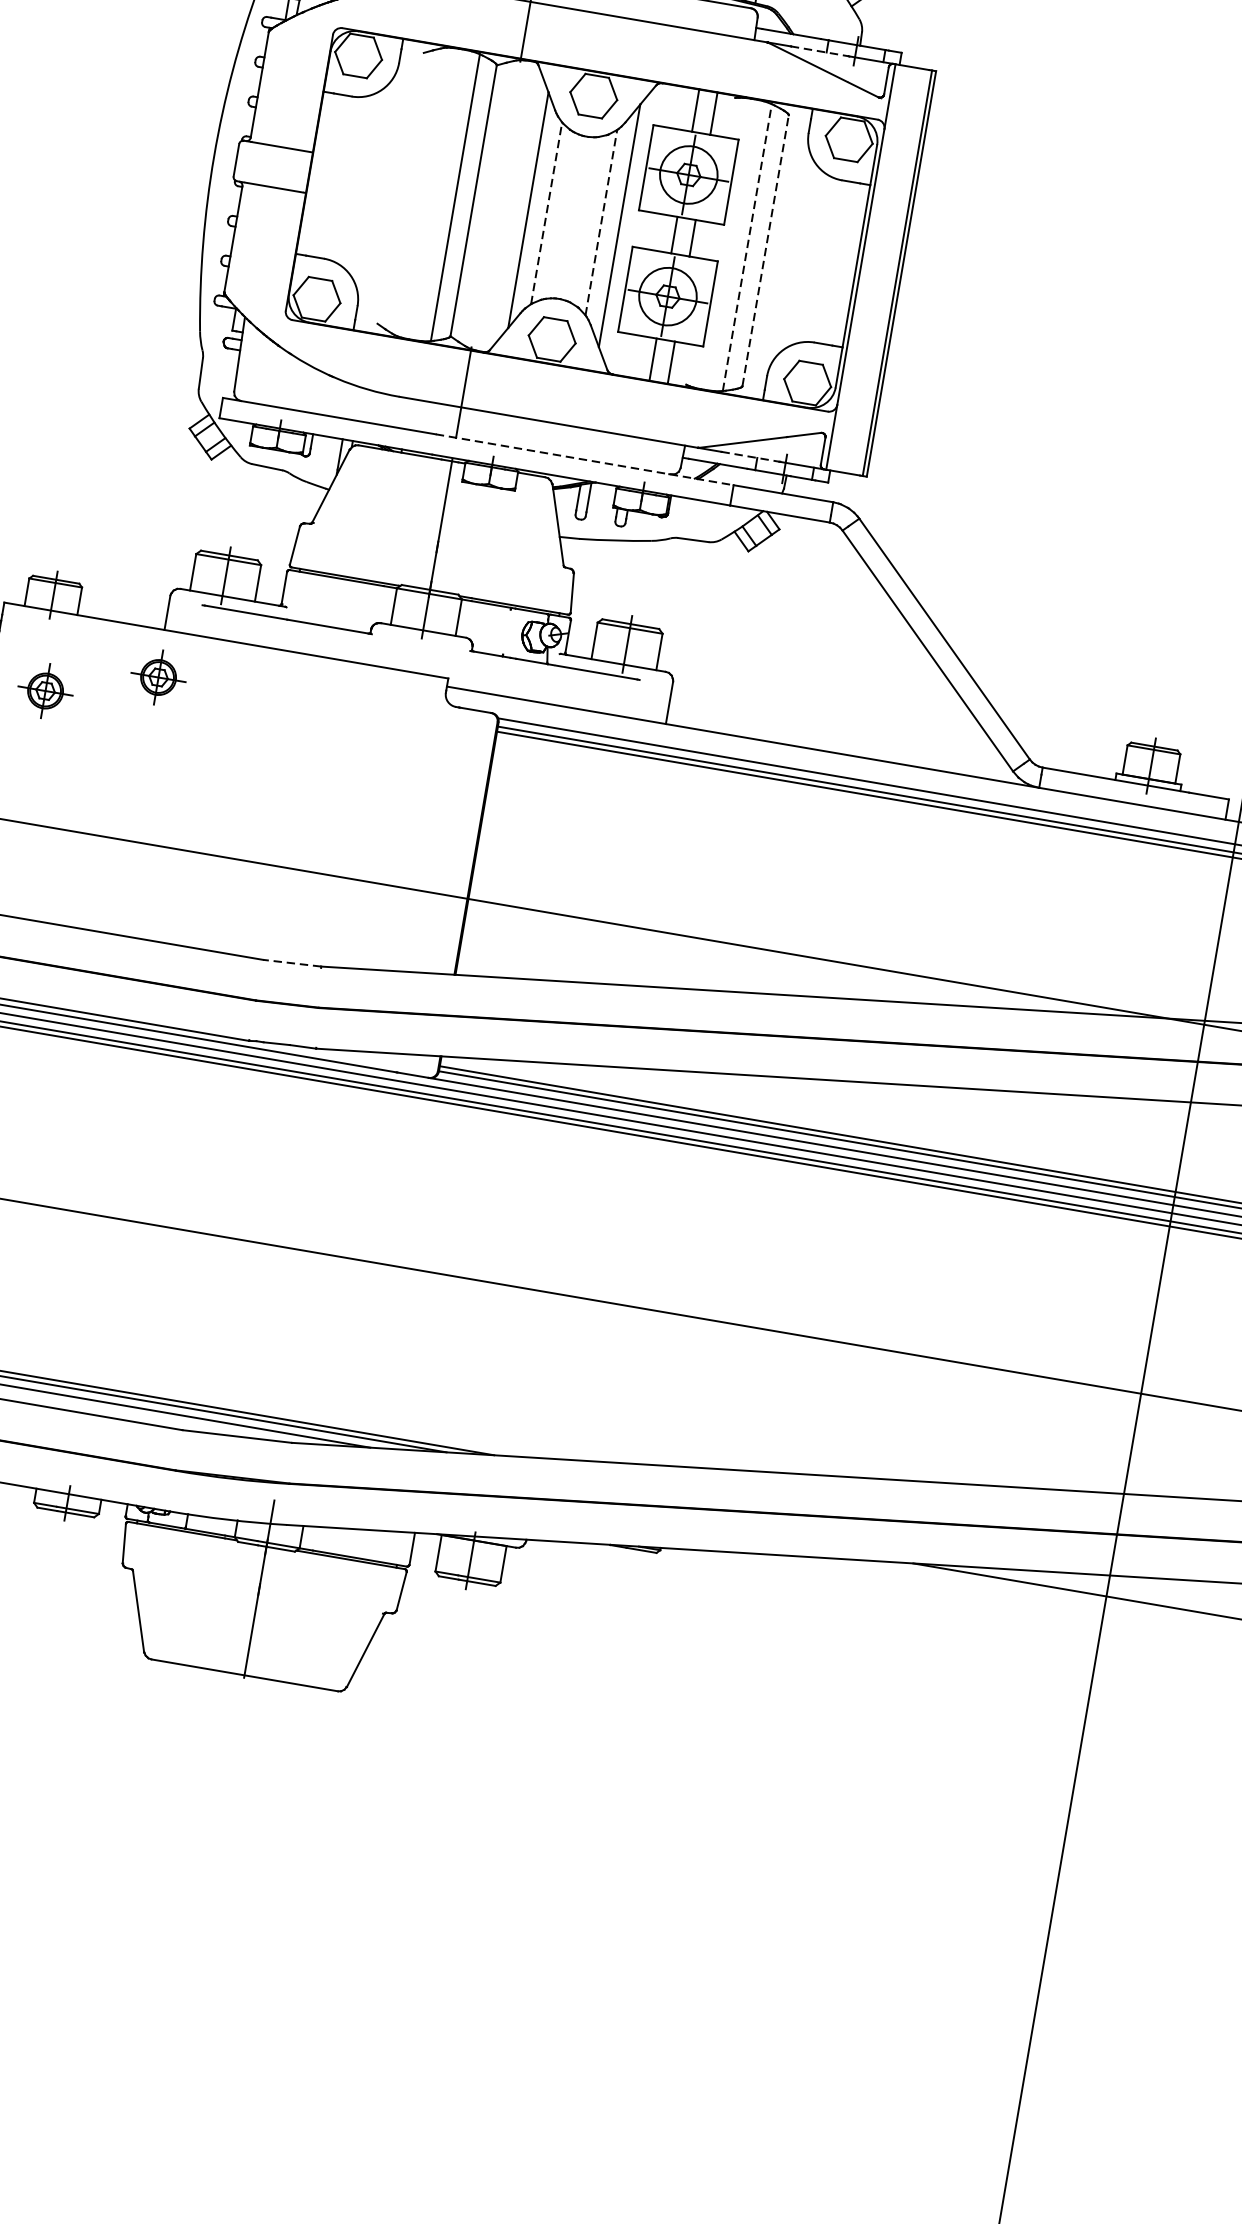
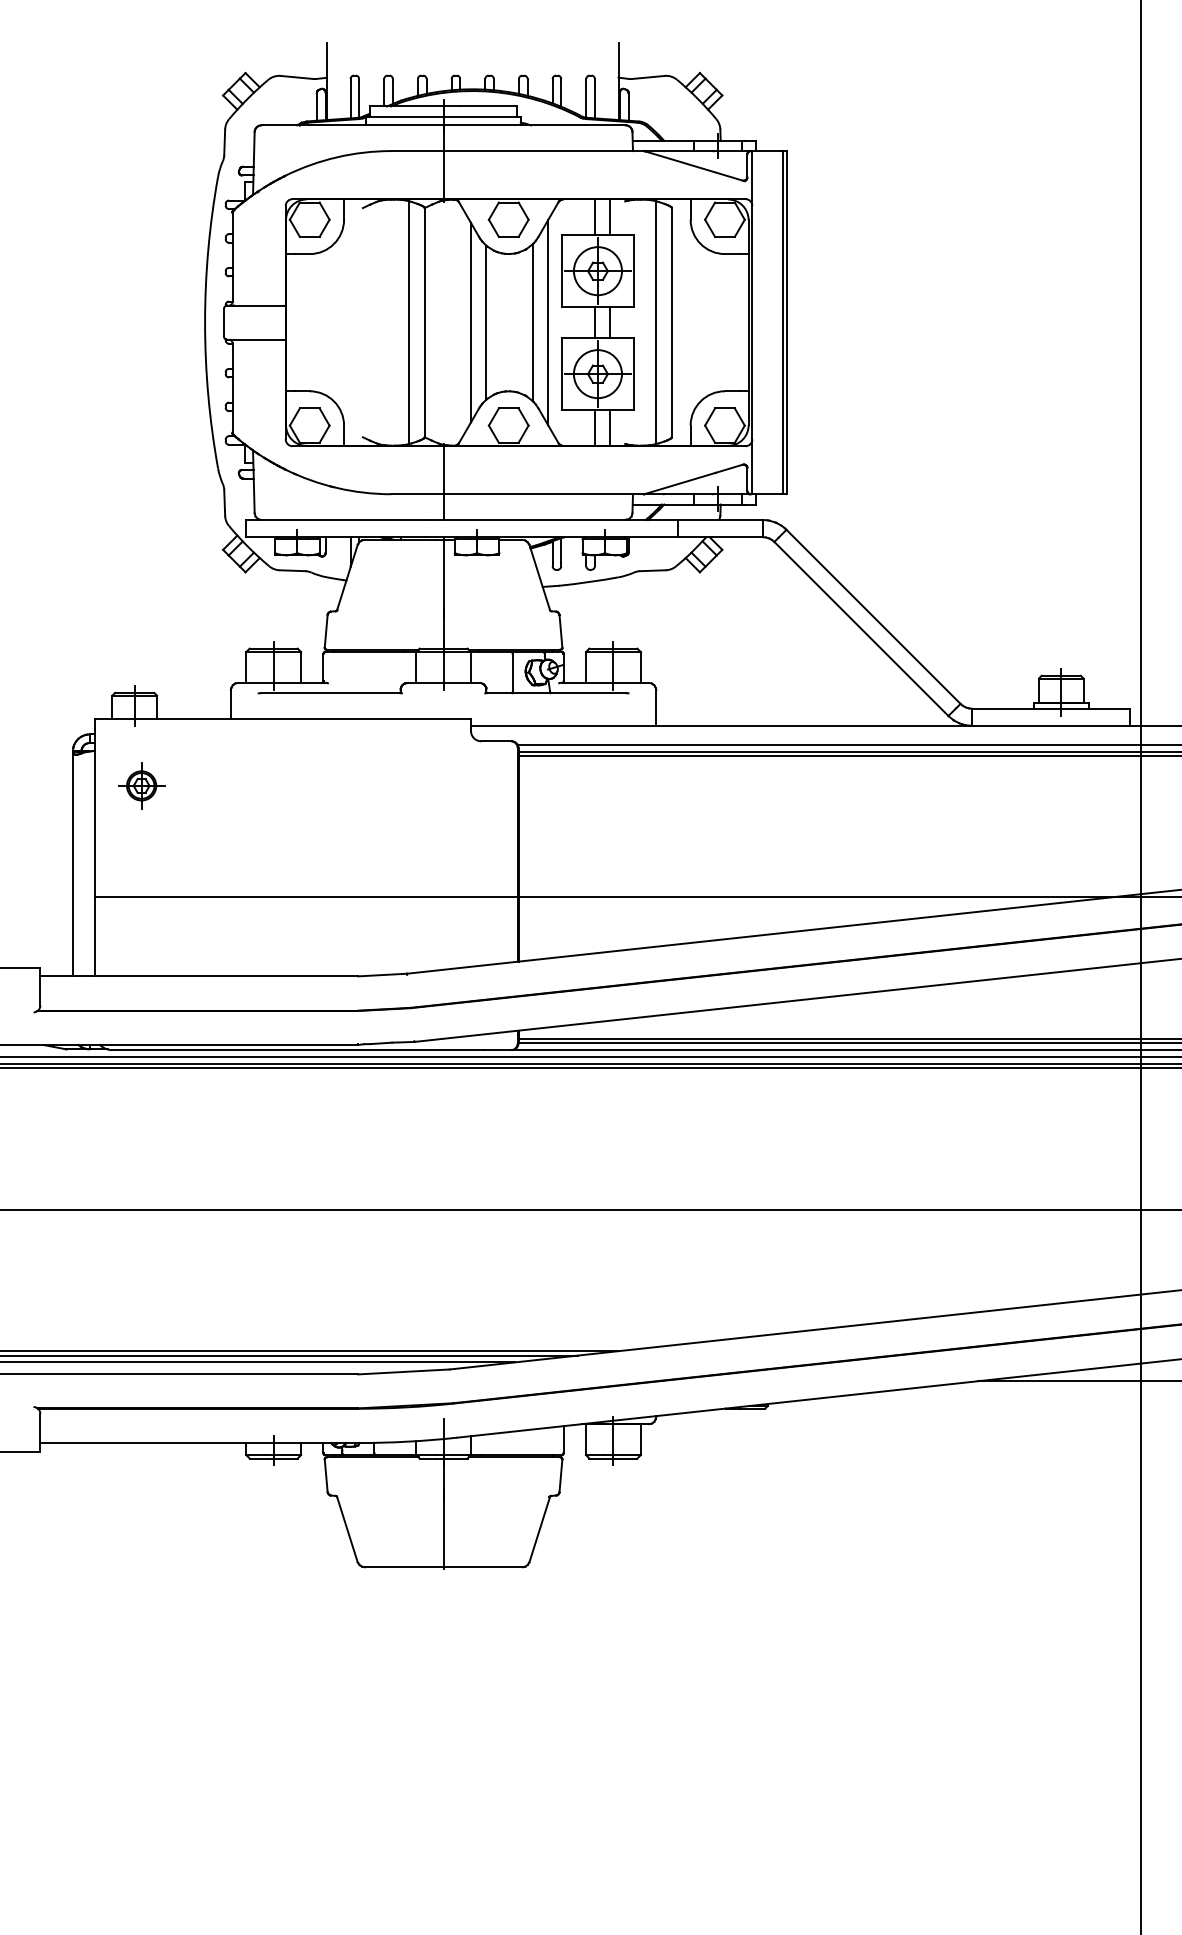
line: (819, 51) -> (688, 151), dashed -> solid
line: (546, 213) -> (486, 322), dashed -> solid
line: (601, 222) -> (532, 322), dashed -> solid
line: (747, 247) -> (656, 322), dashed -> solid
line: (765, 250) -> (671, 322), dashed -> solid
line: (750, 457) -> (688, 494), dashed -> solid
line: (584, 459) -> (552, 519), dashed -> solid
line: (506, 631) -> (512, 672), added
part: (158, 677) -> (232, 758), removed
line: (291, 963) -> (382, 975), dashed -> solid

